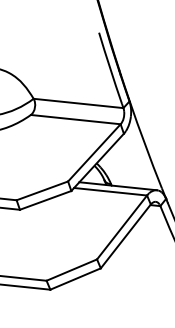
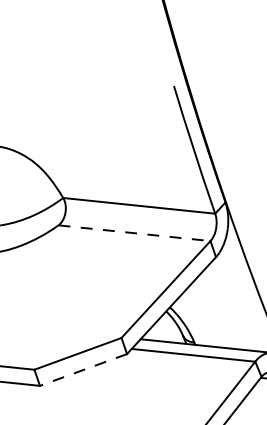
line: (76, 119) -> (135, 233), solid -> dashed
line: (45, 200) -> (83, 370), solid -> dashed

